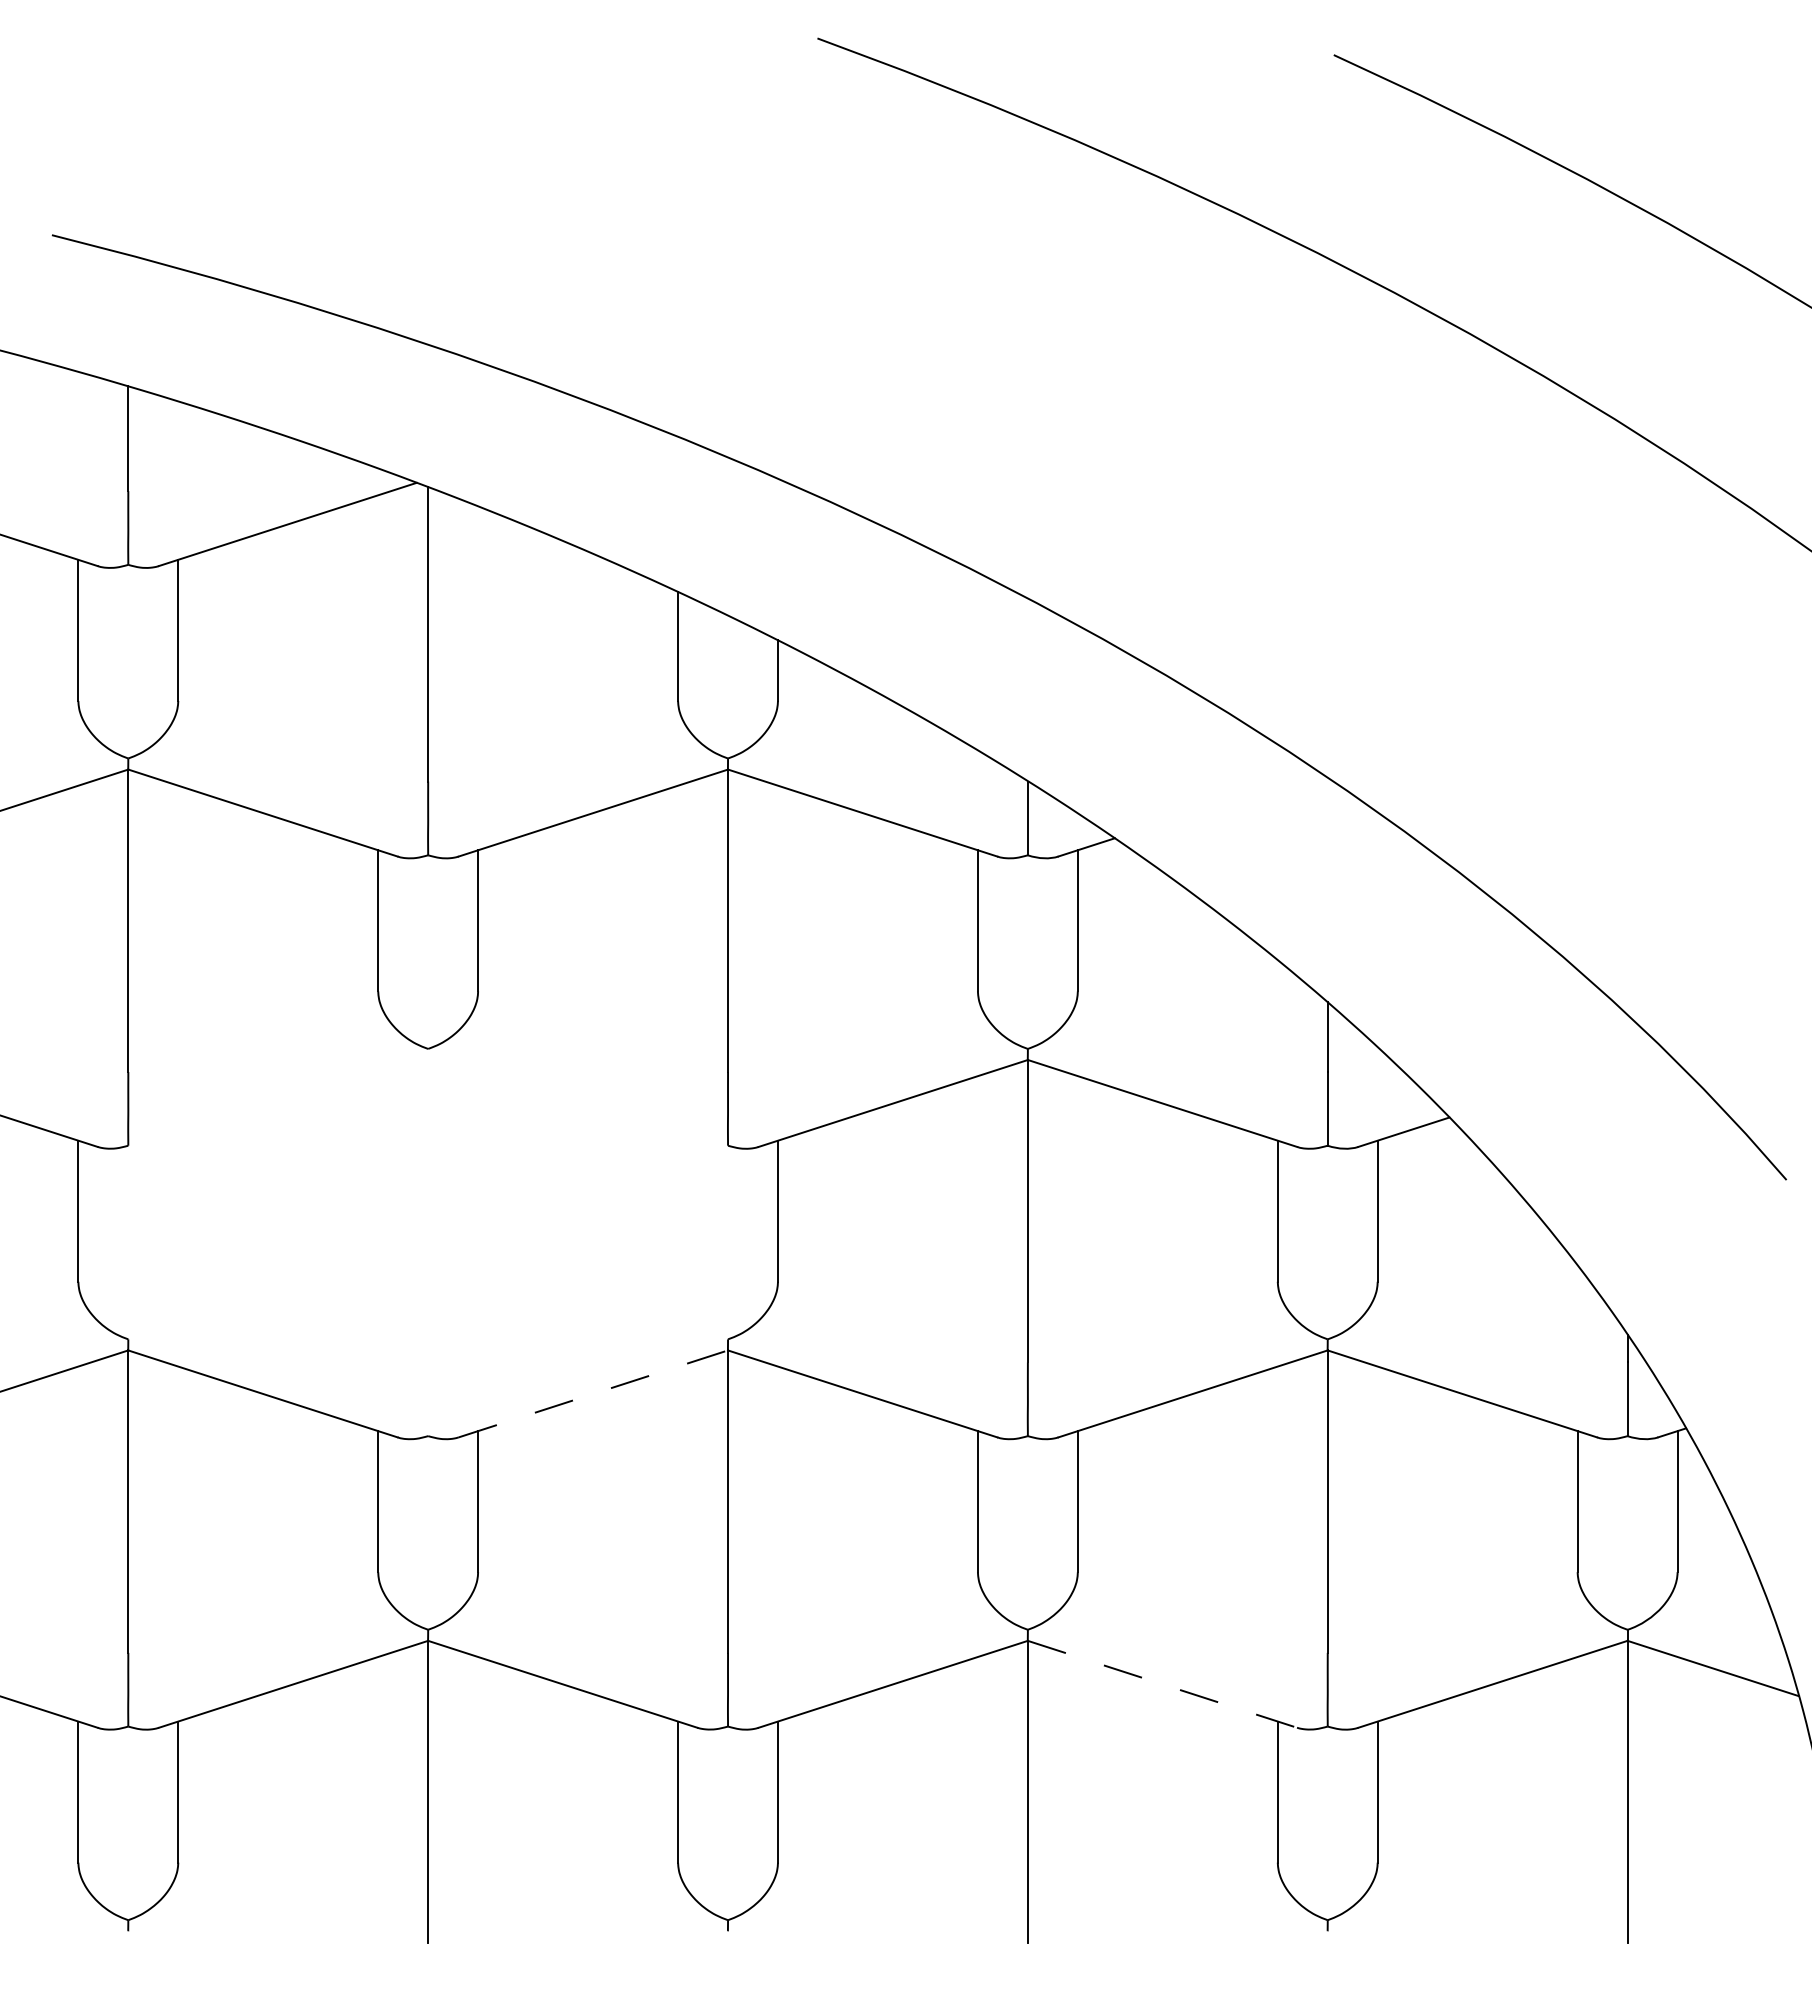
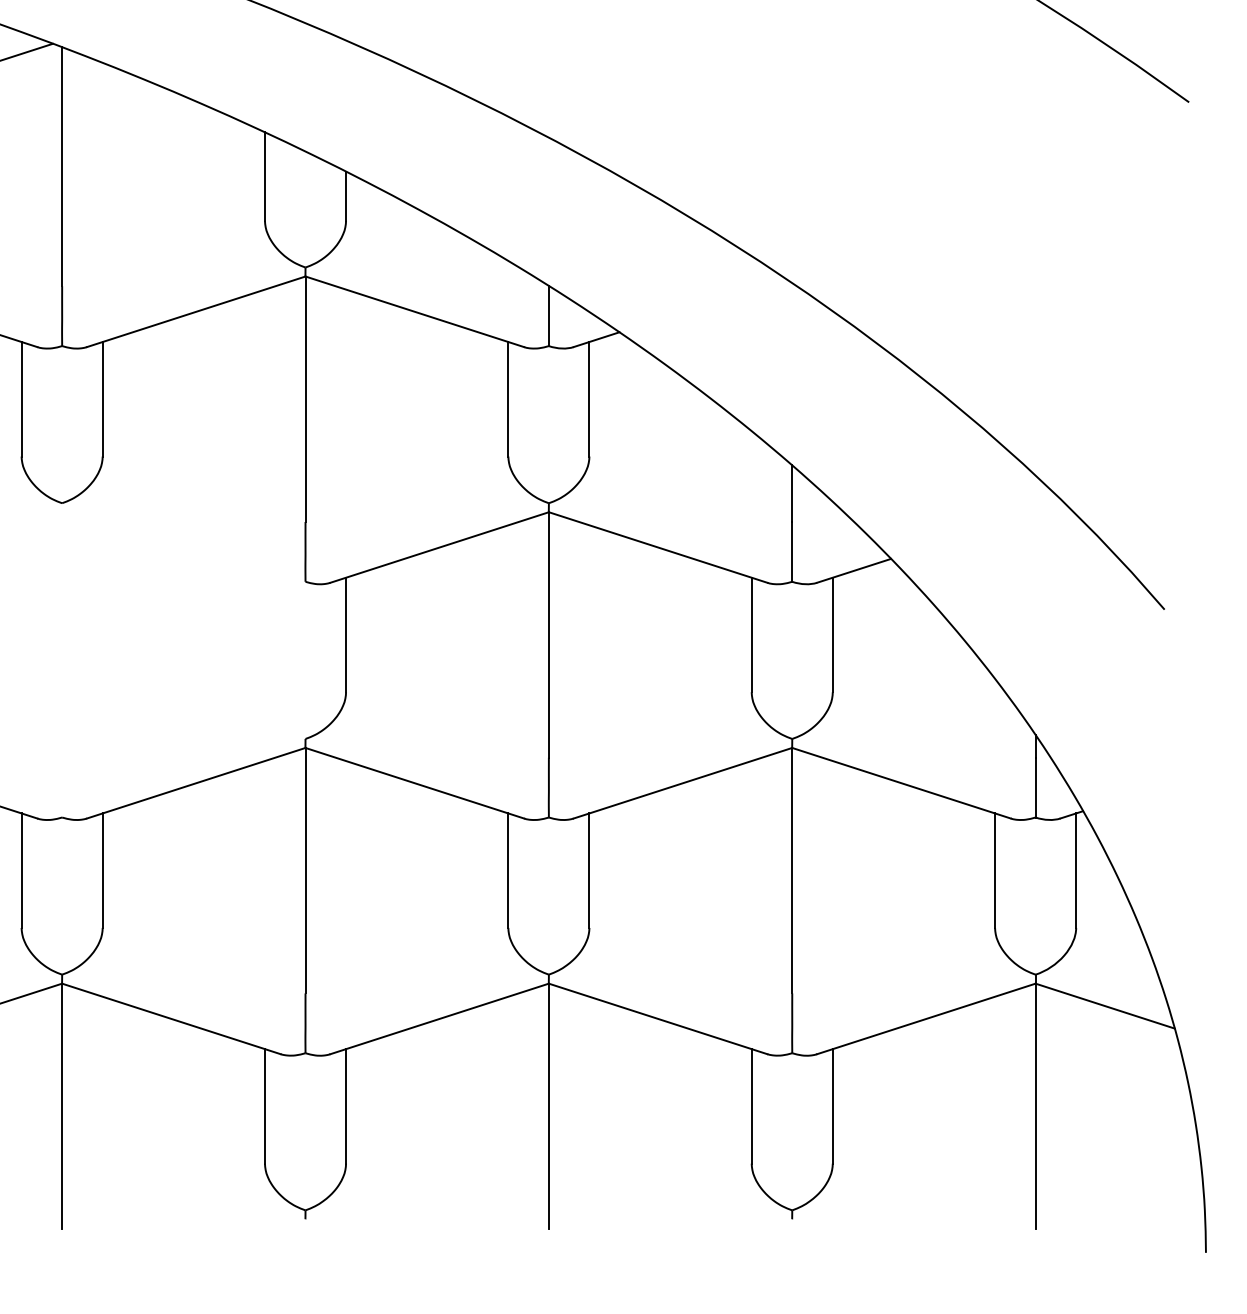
line: (593, 1393) -> (196, 782), dashed -> solid
line: (1162, 1684) -> (658, 1019), dashed -> solid

